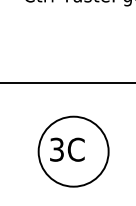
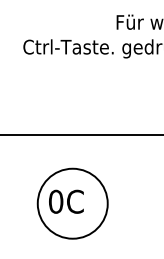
text: (57, 149) -> (56, 201), 3C -> 0C

